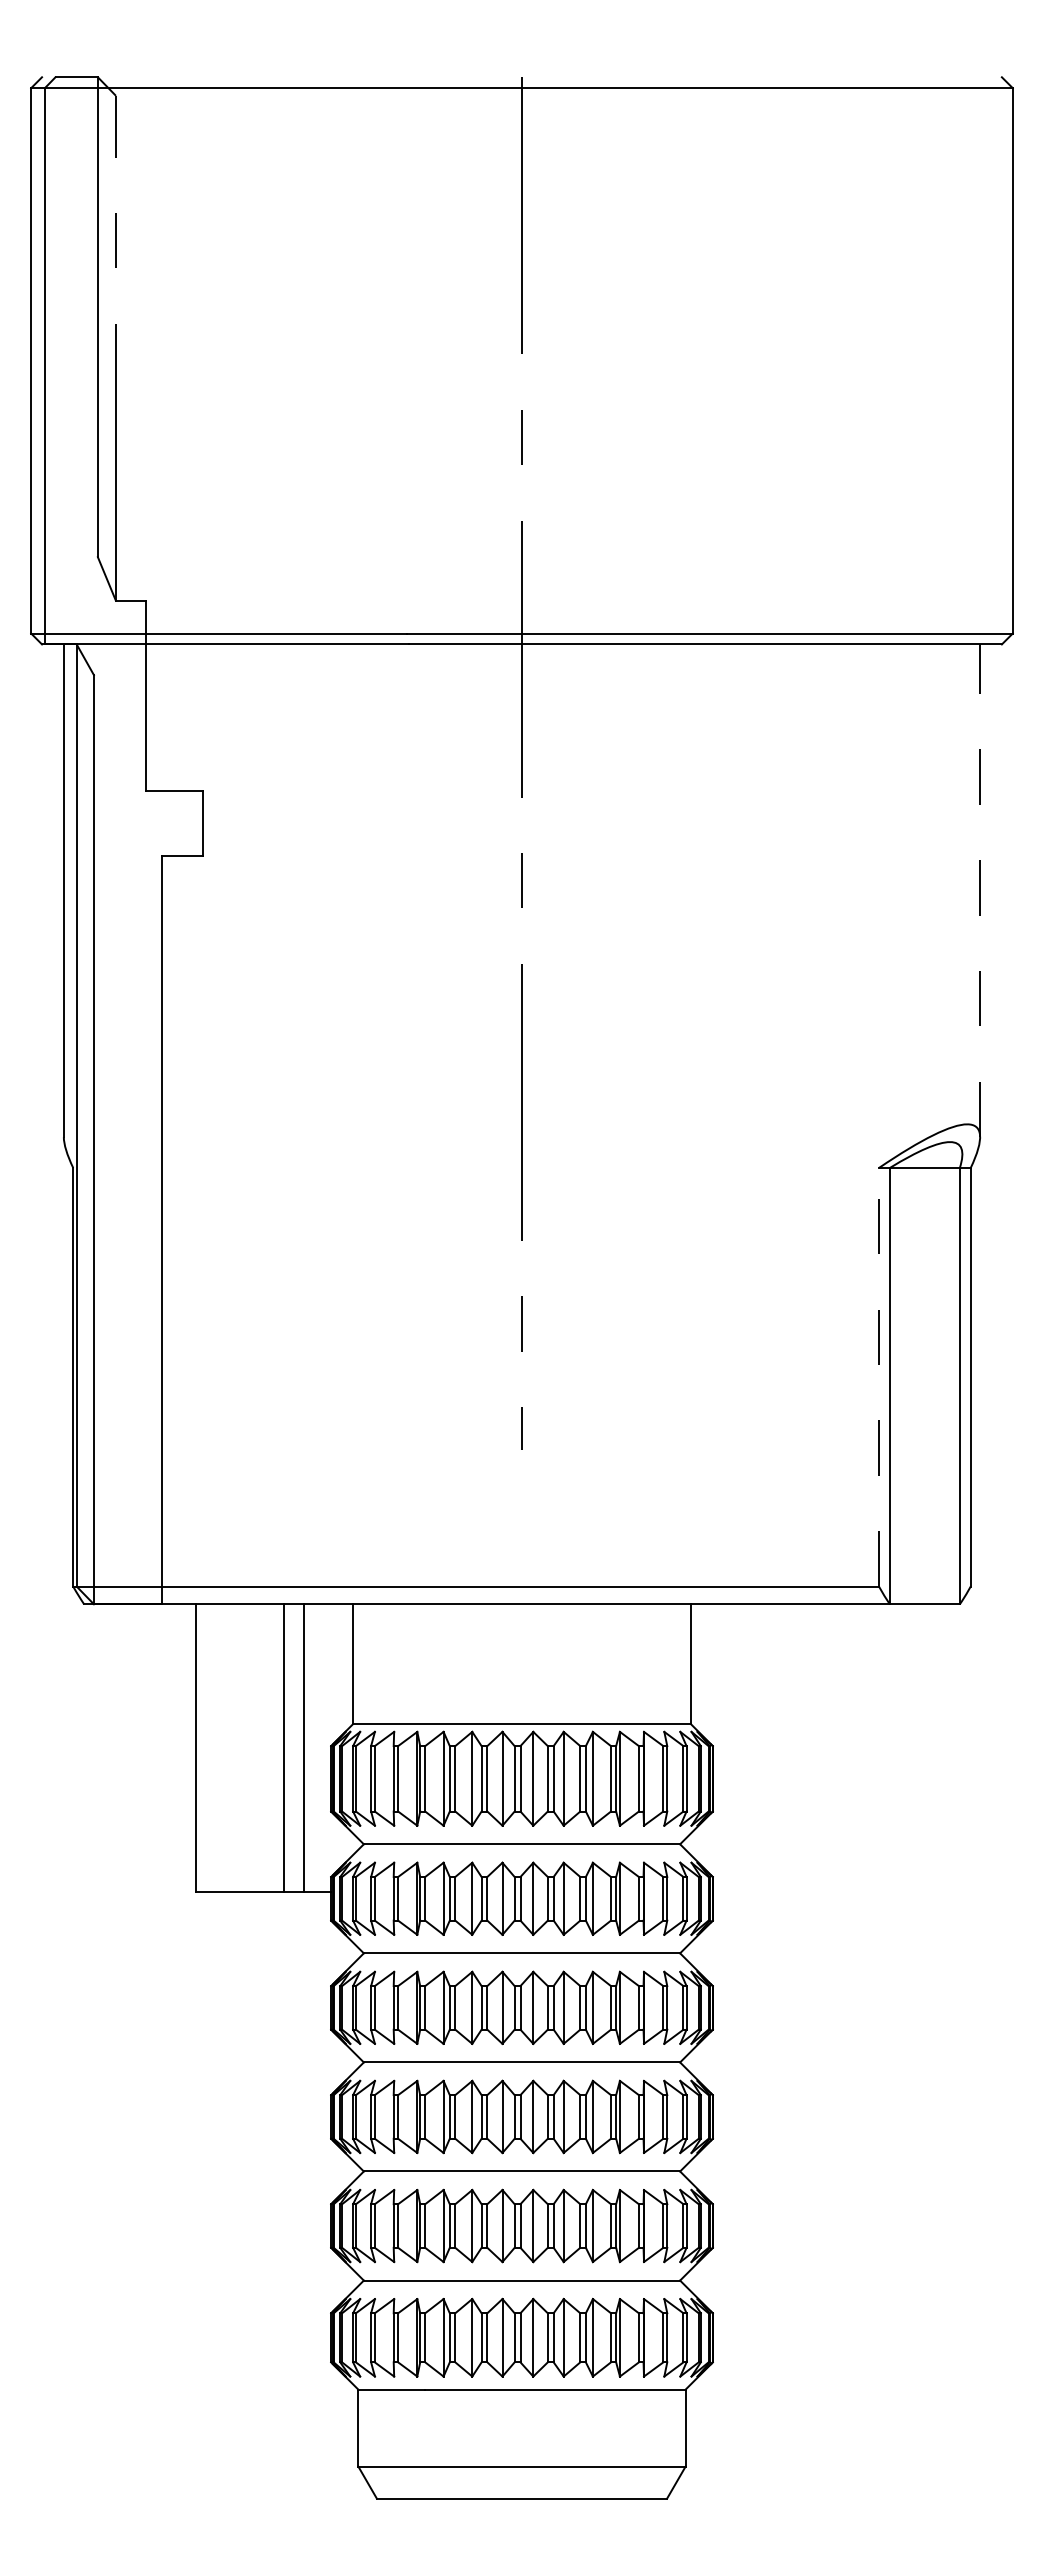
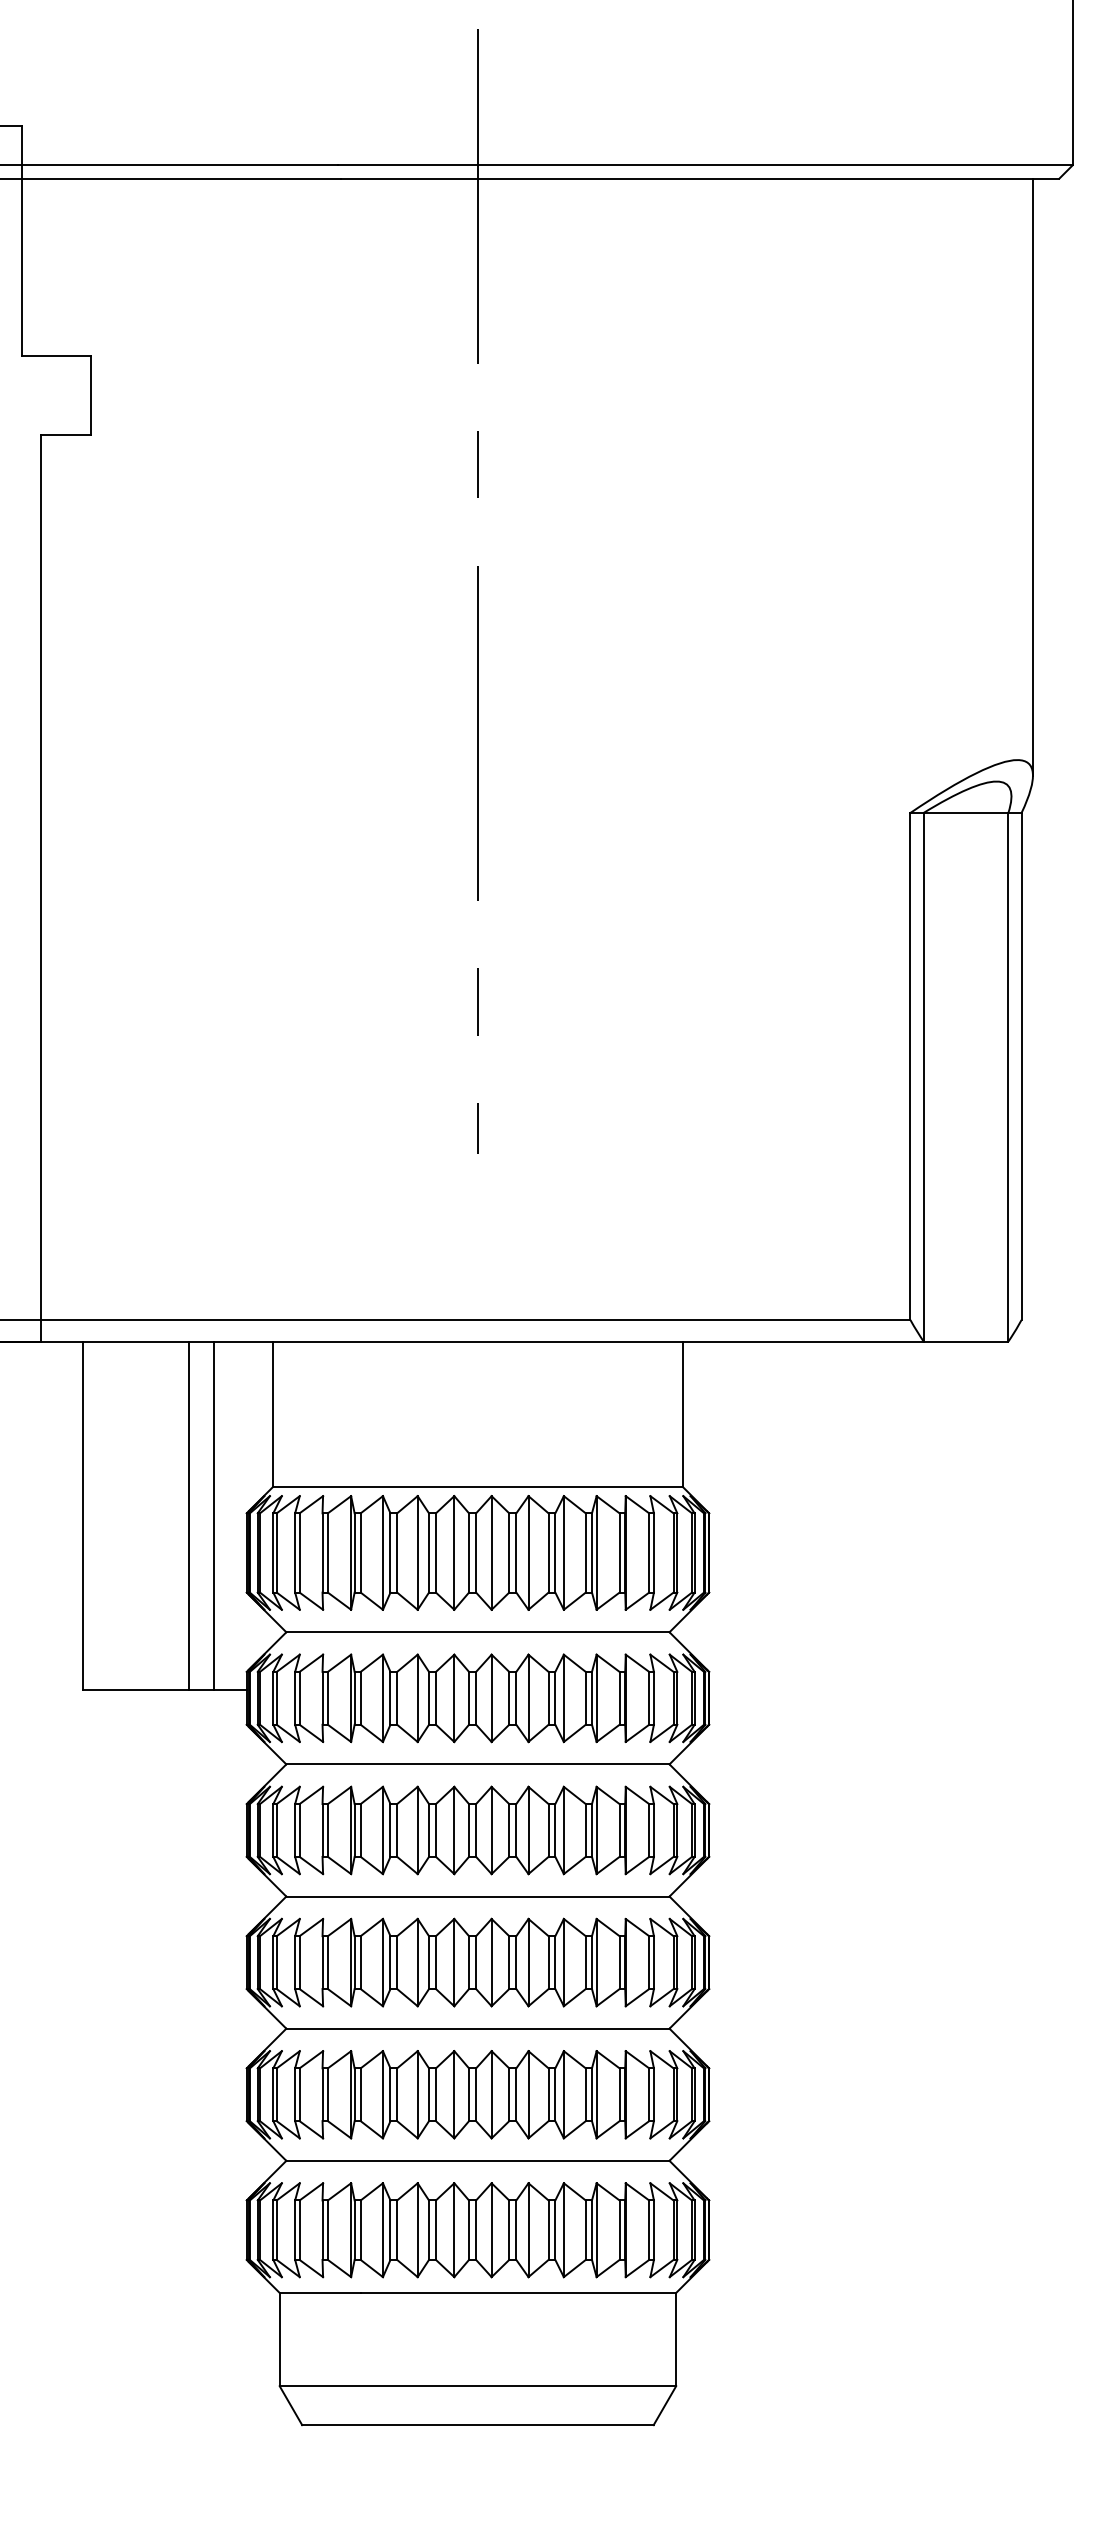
line: (980, 890) -> (1033, 476), dashed -> solid
line: (879, 1376) -> (911, 1065), dashed -> solid

